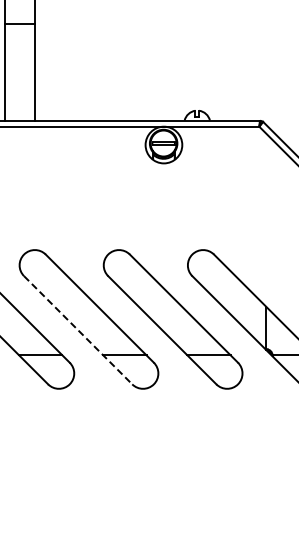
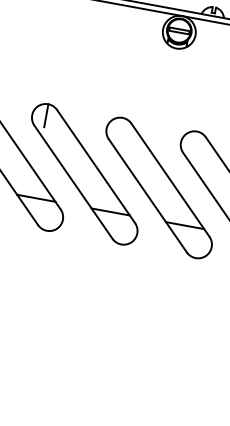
line: (35, 263) -> (46, 116), added
line: (78, 330) -> (73, 182), dashed -> solid

